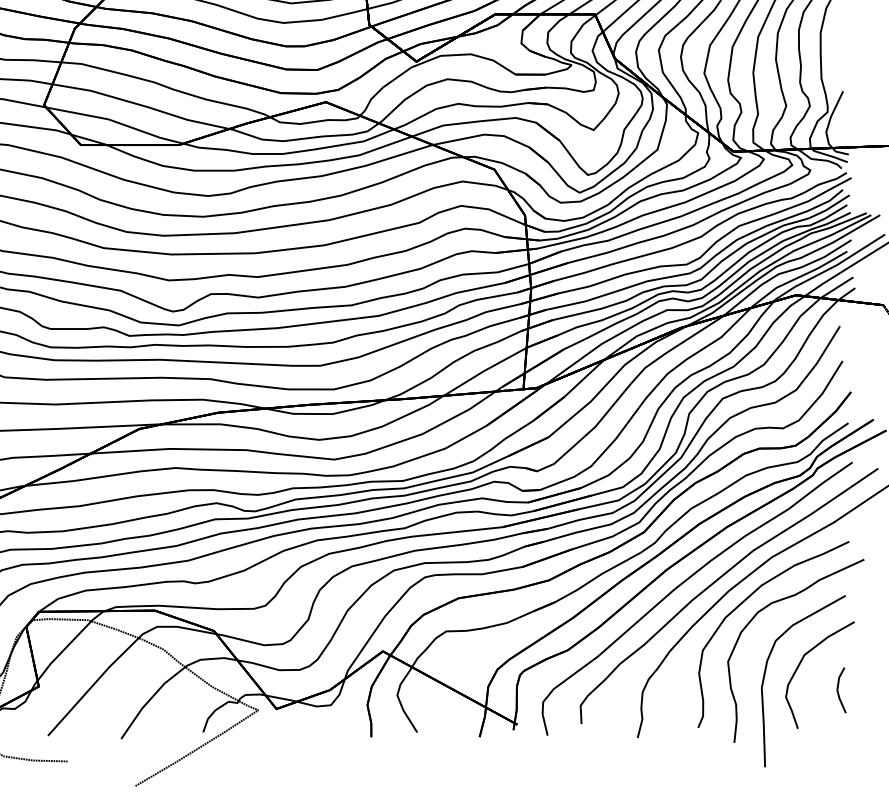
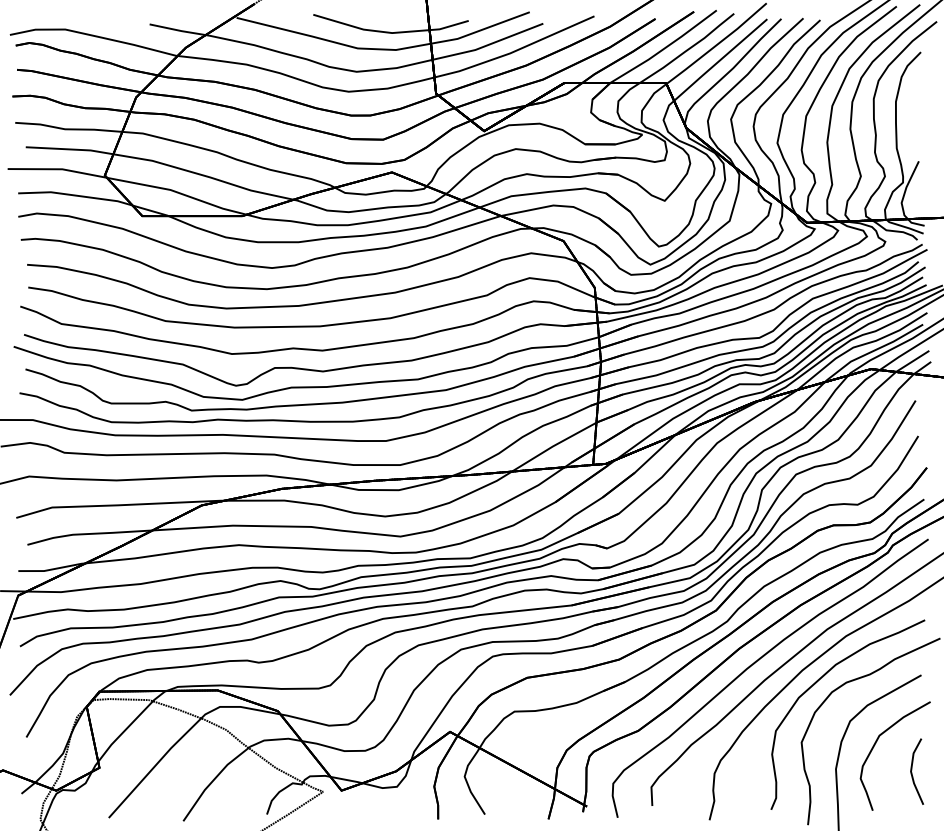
part: (841, 690) -> (917, 771), size x1.43

